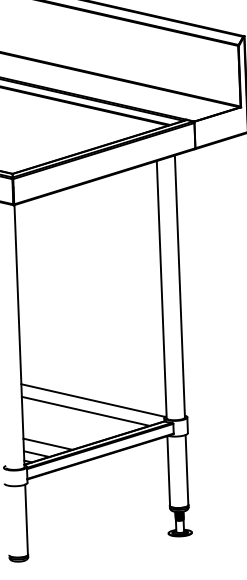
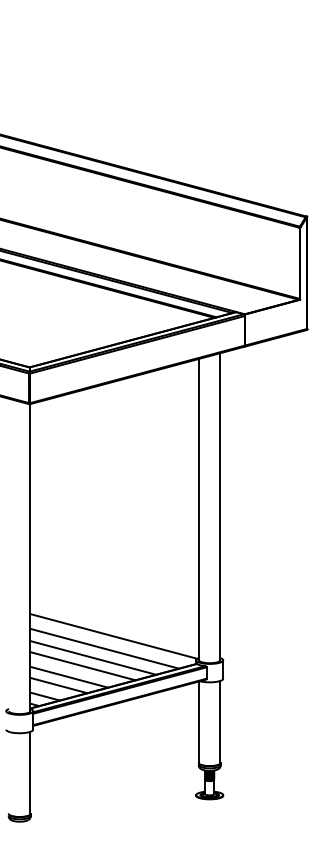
line: (76, 419) -> (93, 657), added
line: (67, 427) -> (82, 666), added
line: (56, 436) -> (69, 676), added

